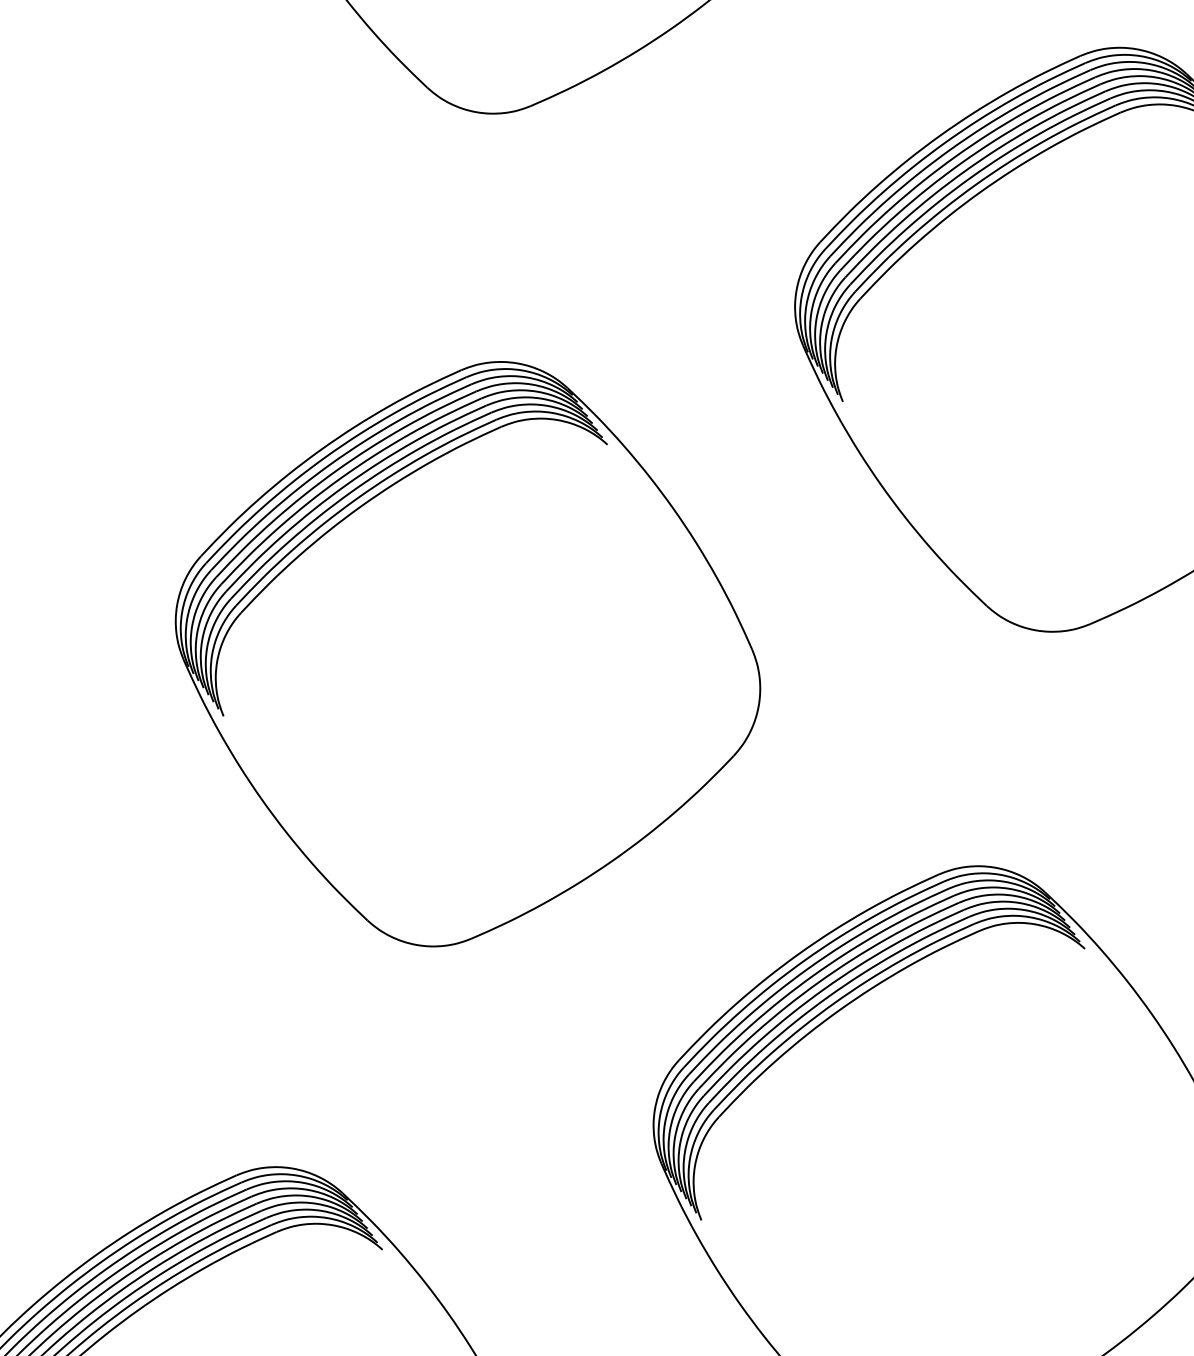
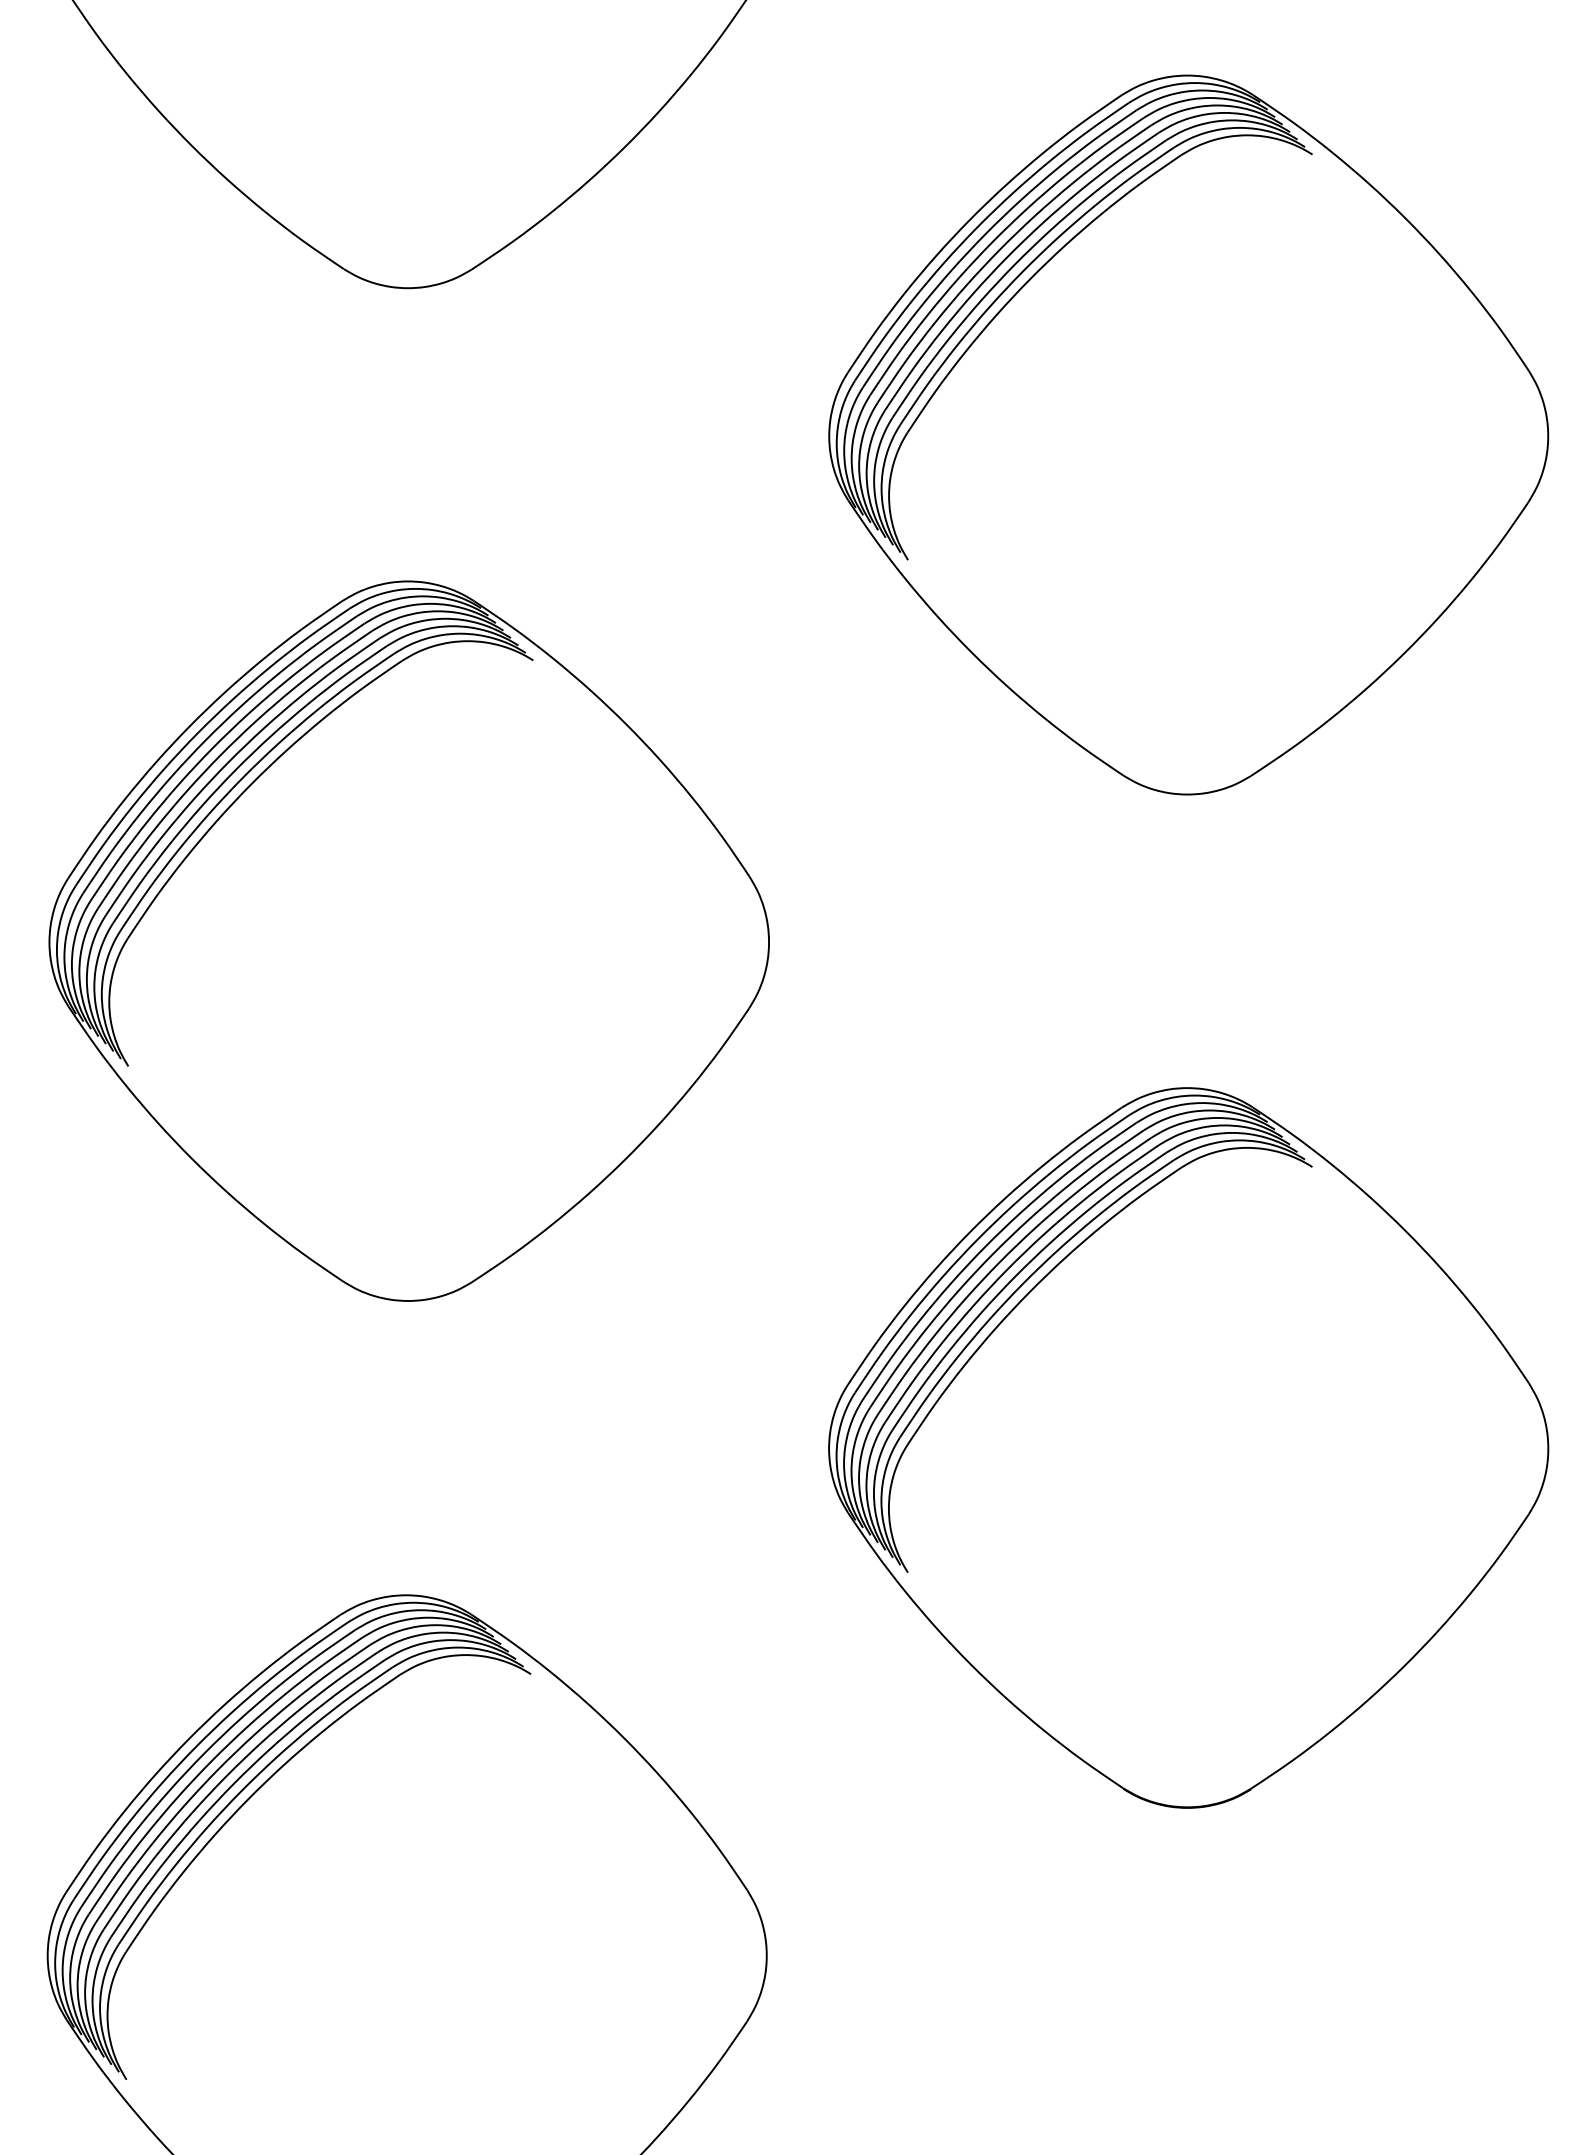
part: (467, 653) -> (408, 940), moved

